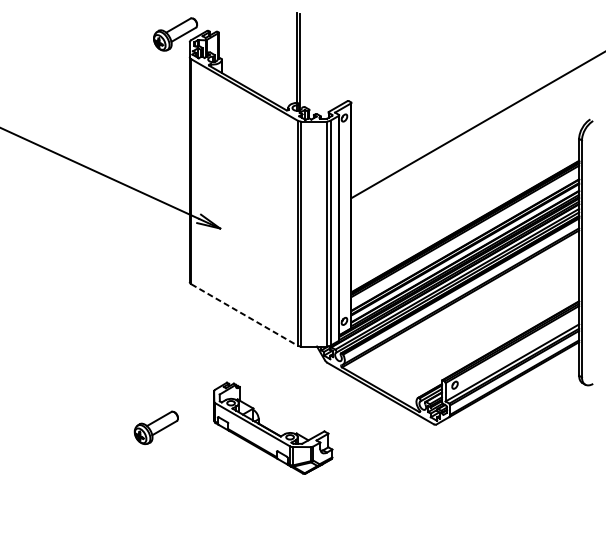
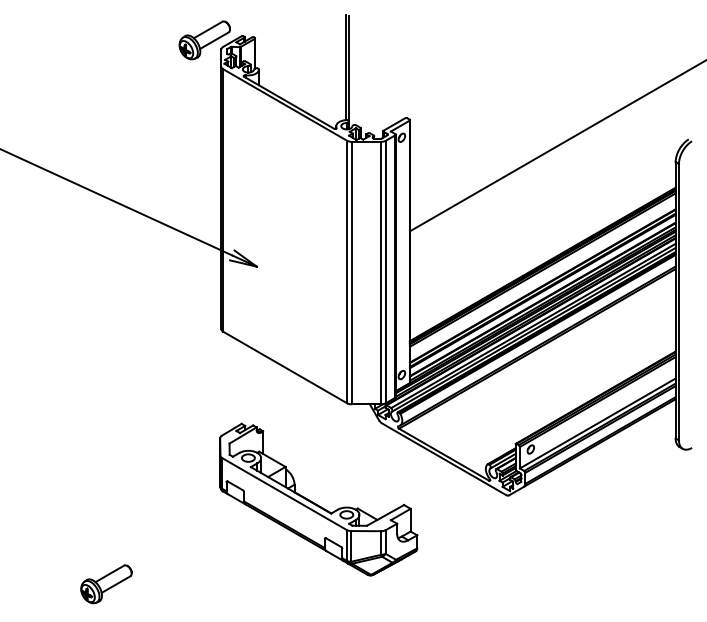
line: (244, 314) -> (285, 367), dashed -> solid
part: (156, 428) -> (106, 584), moved
part: (272, 428) -> (318, 499), size x1.43

